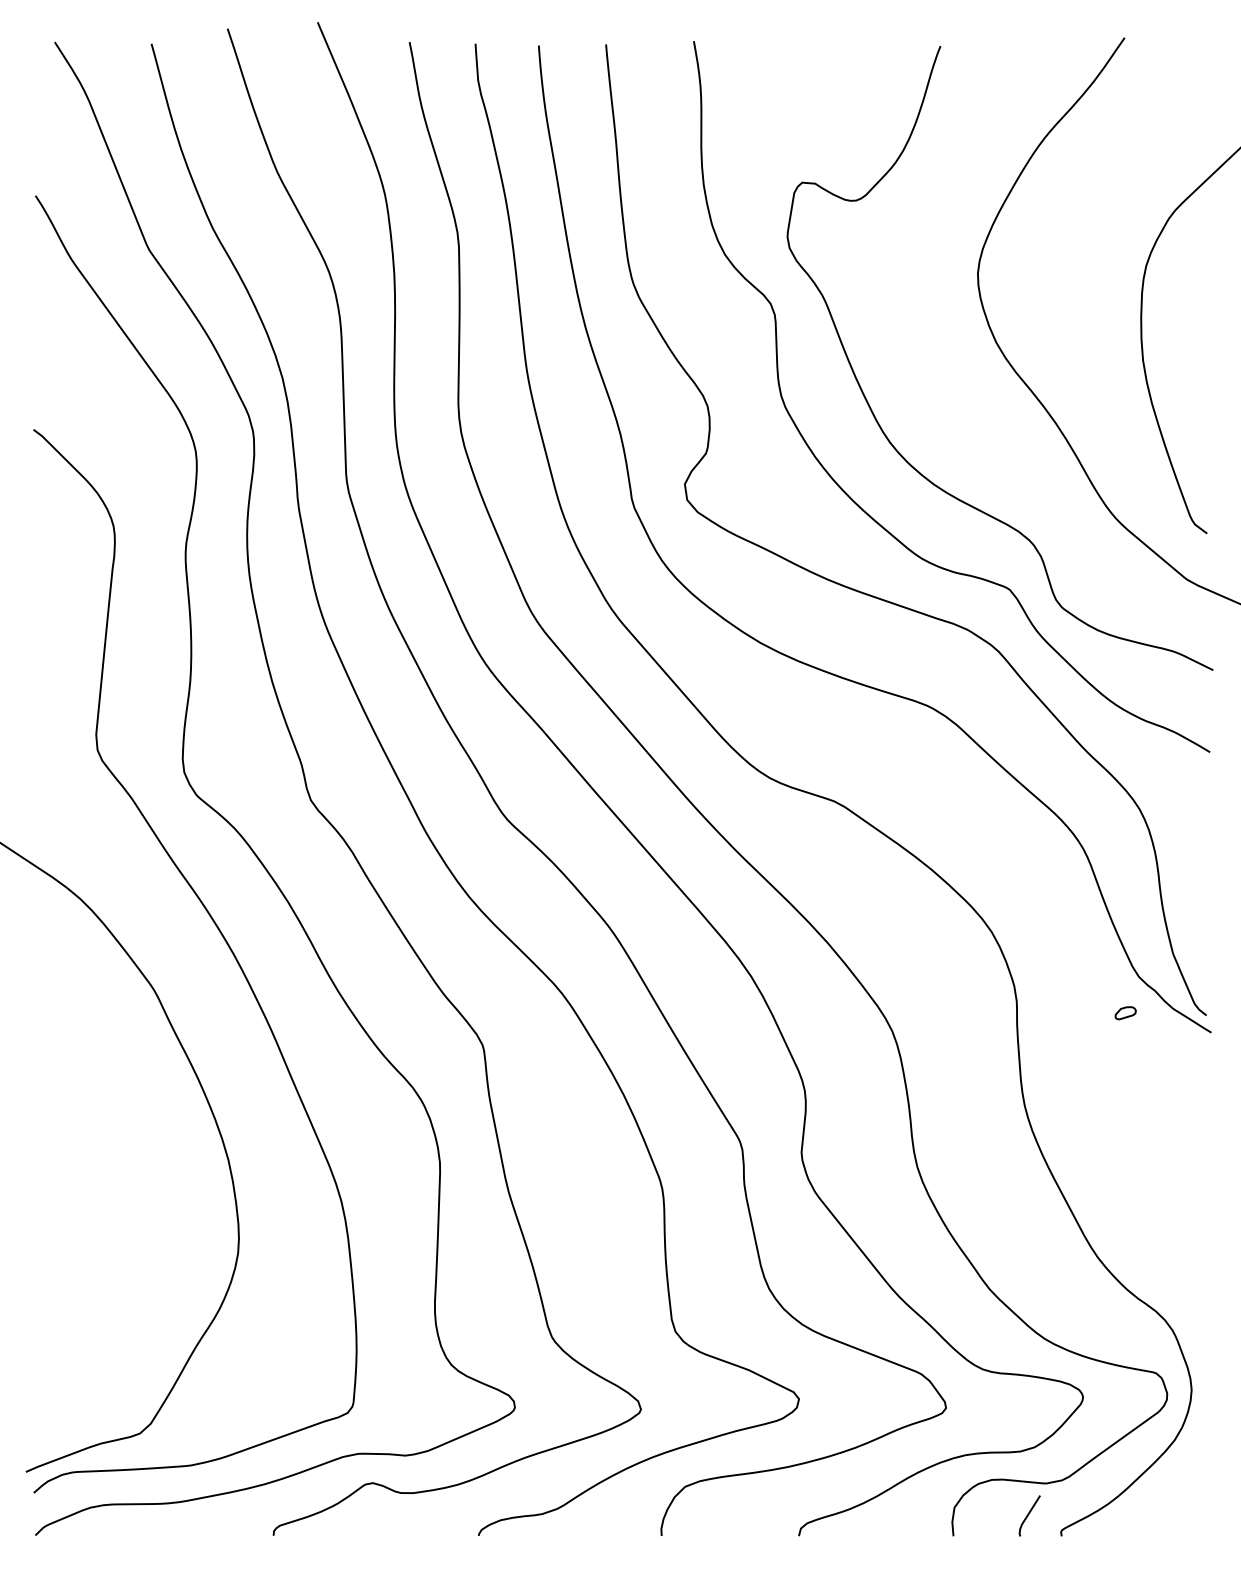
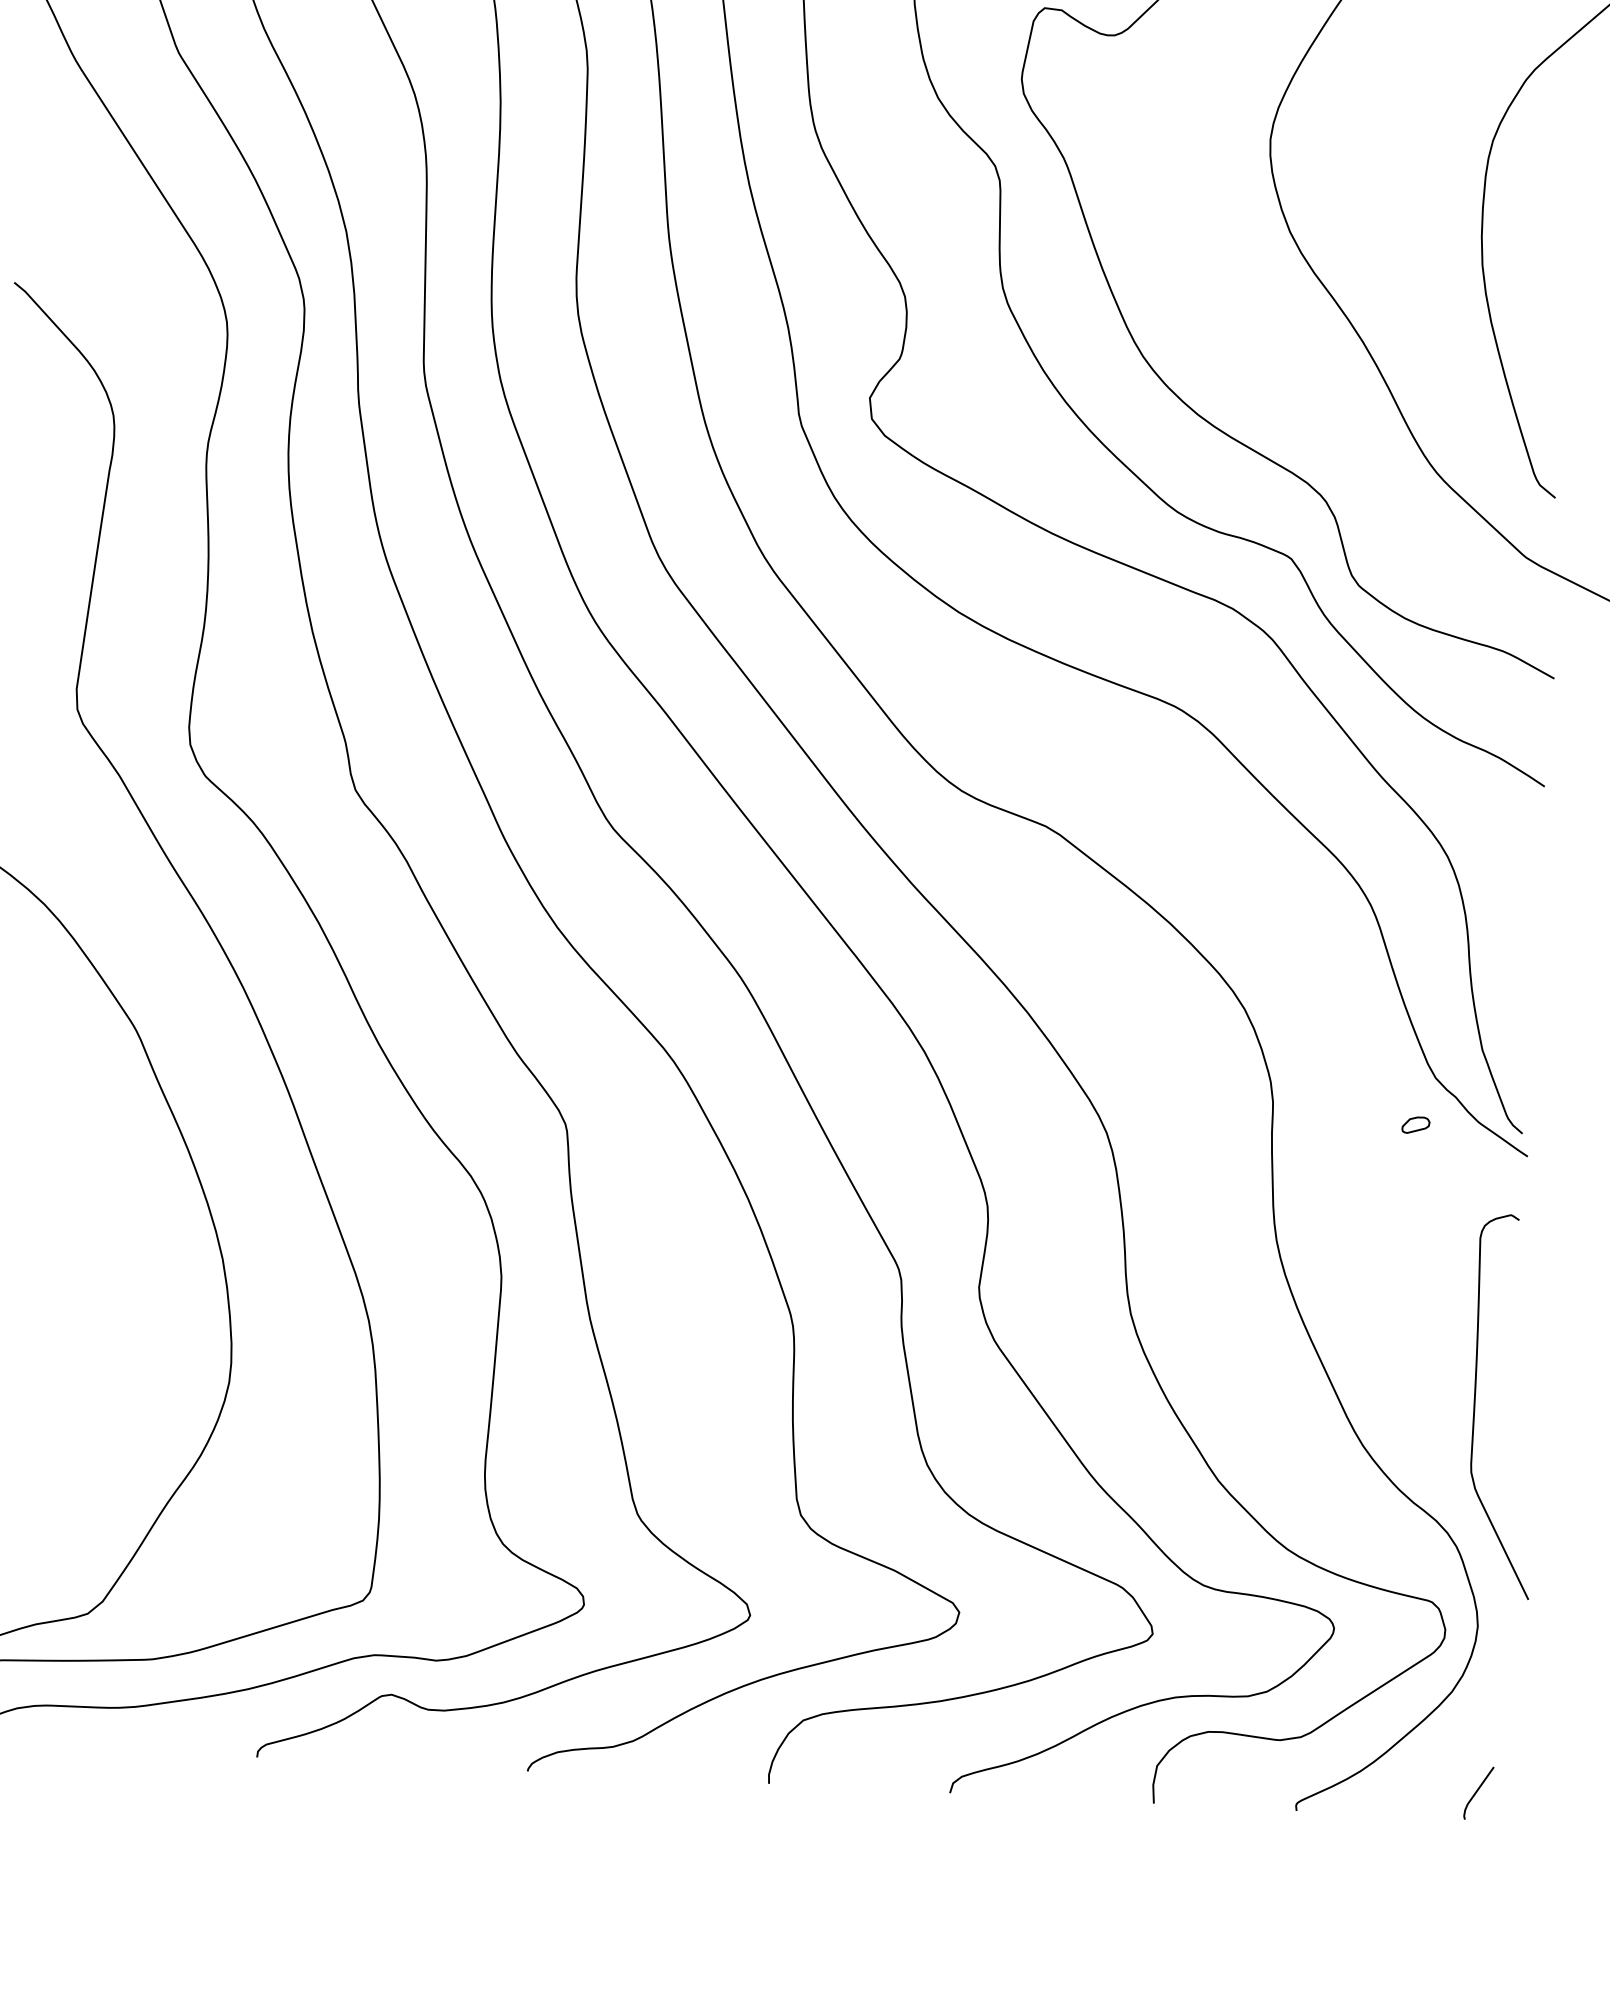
curve: (1181, 1222) -> (1475, 1405), added
line: (1029, 1514) -> (1478, 1791), moved

